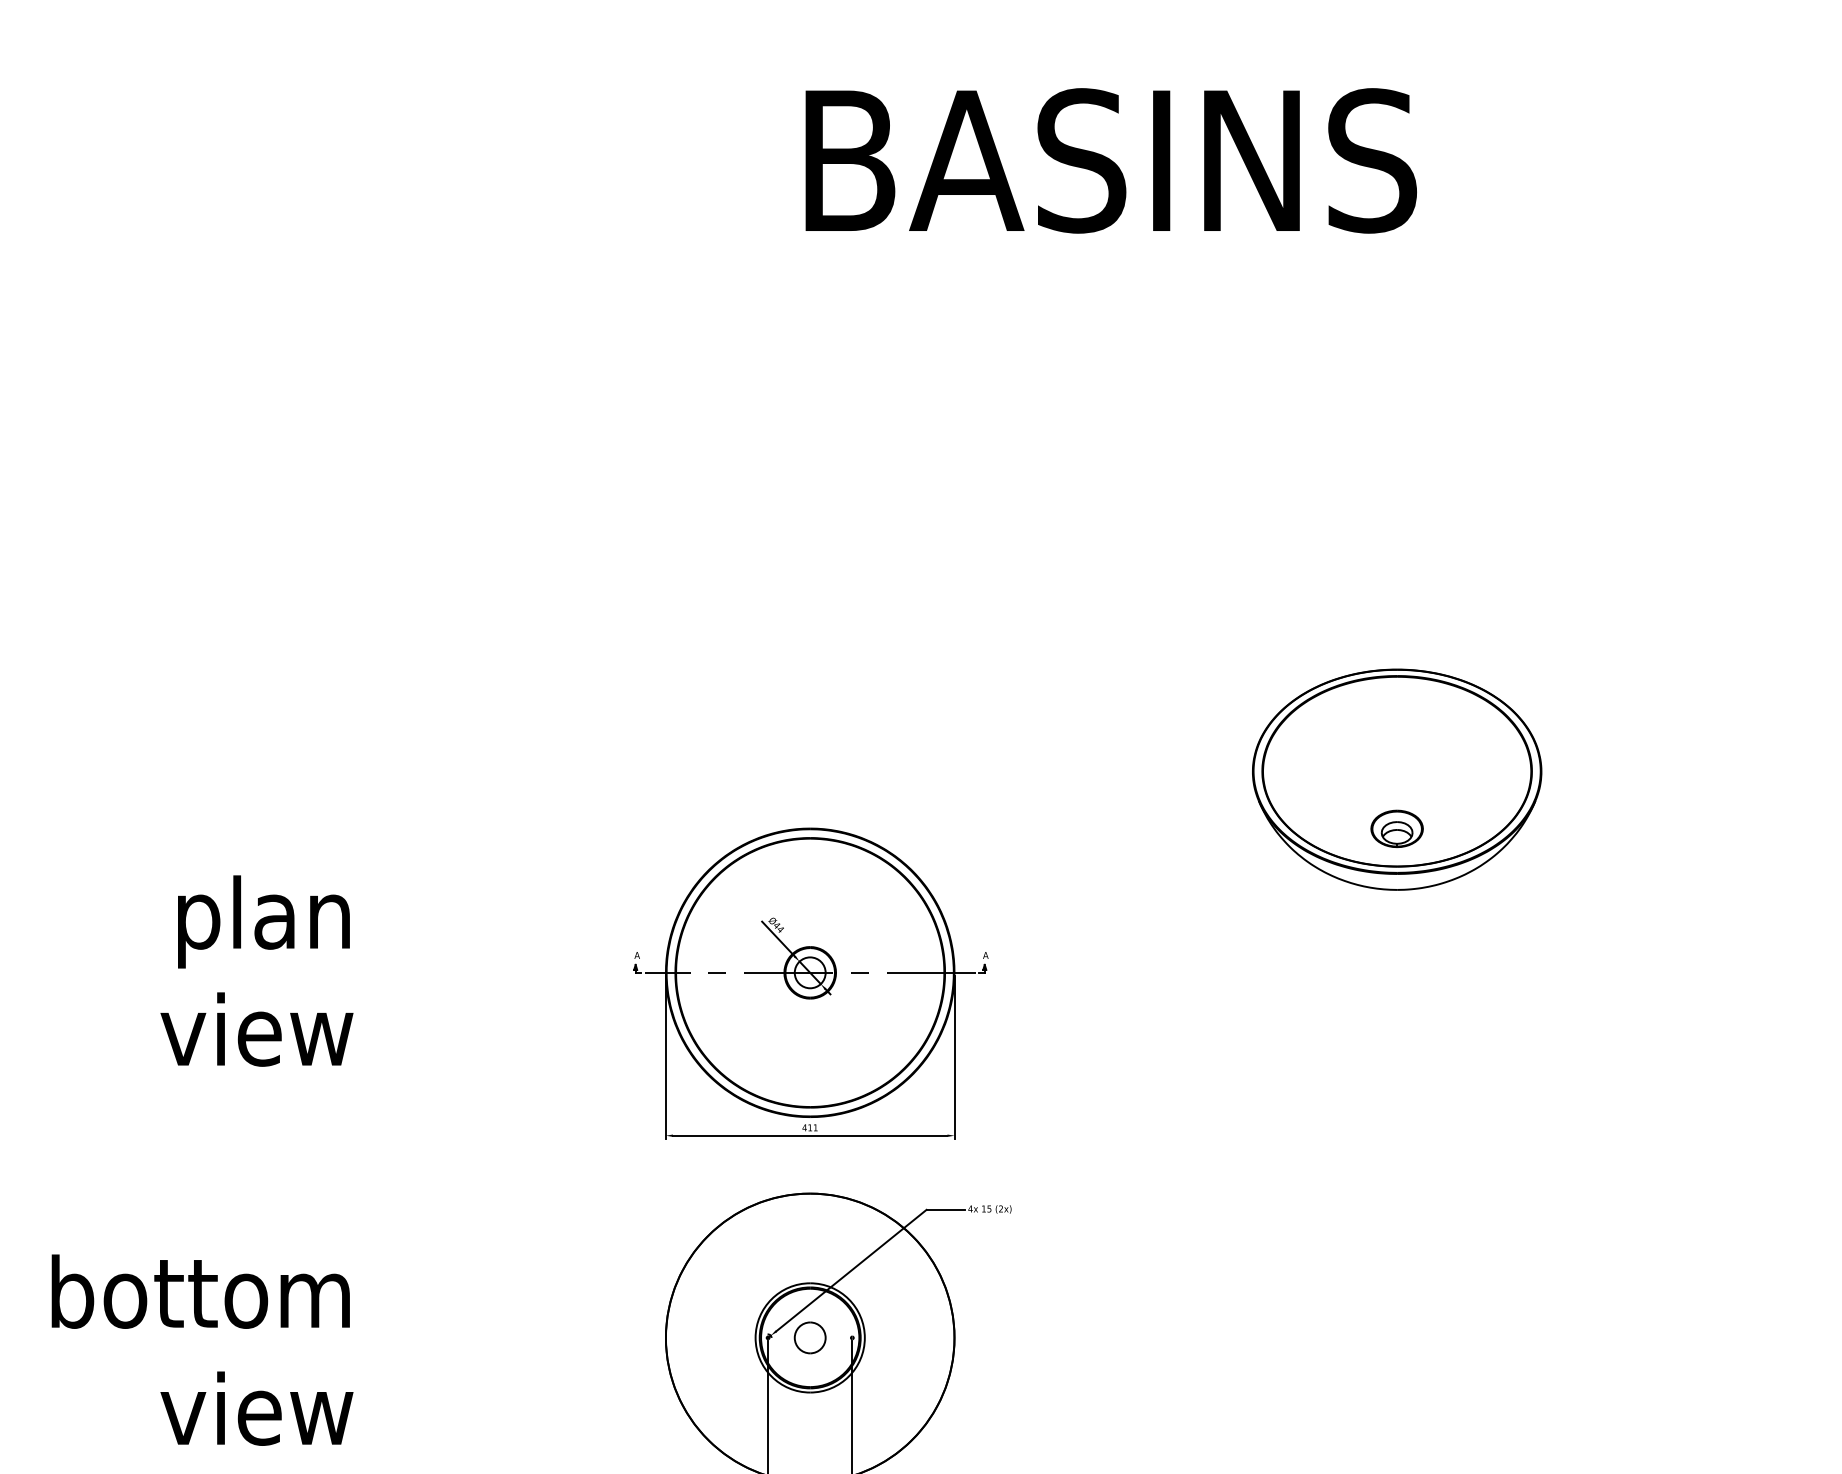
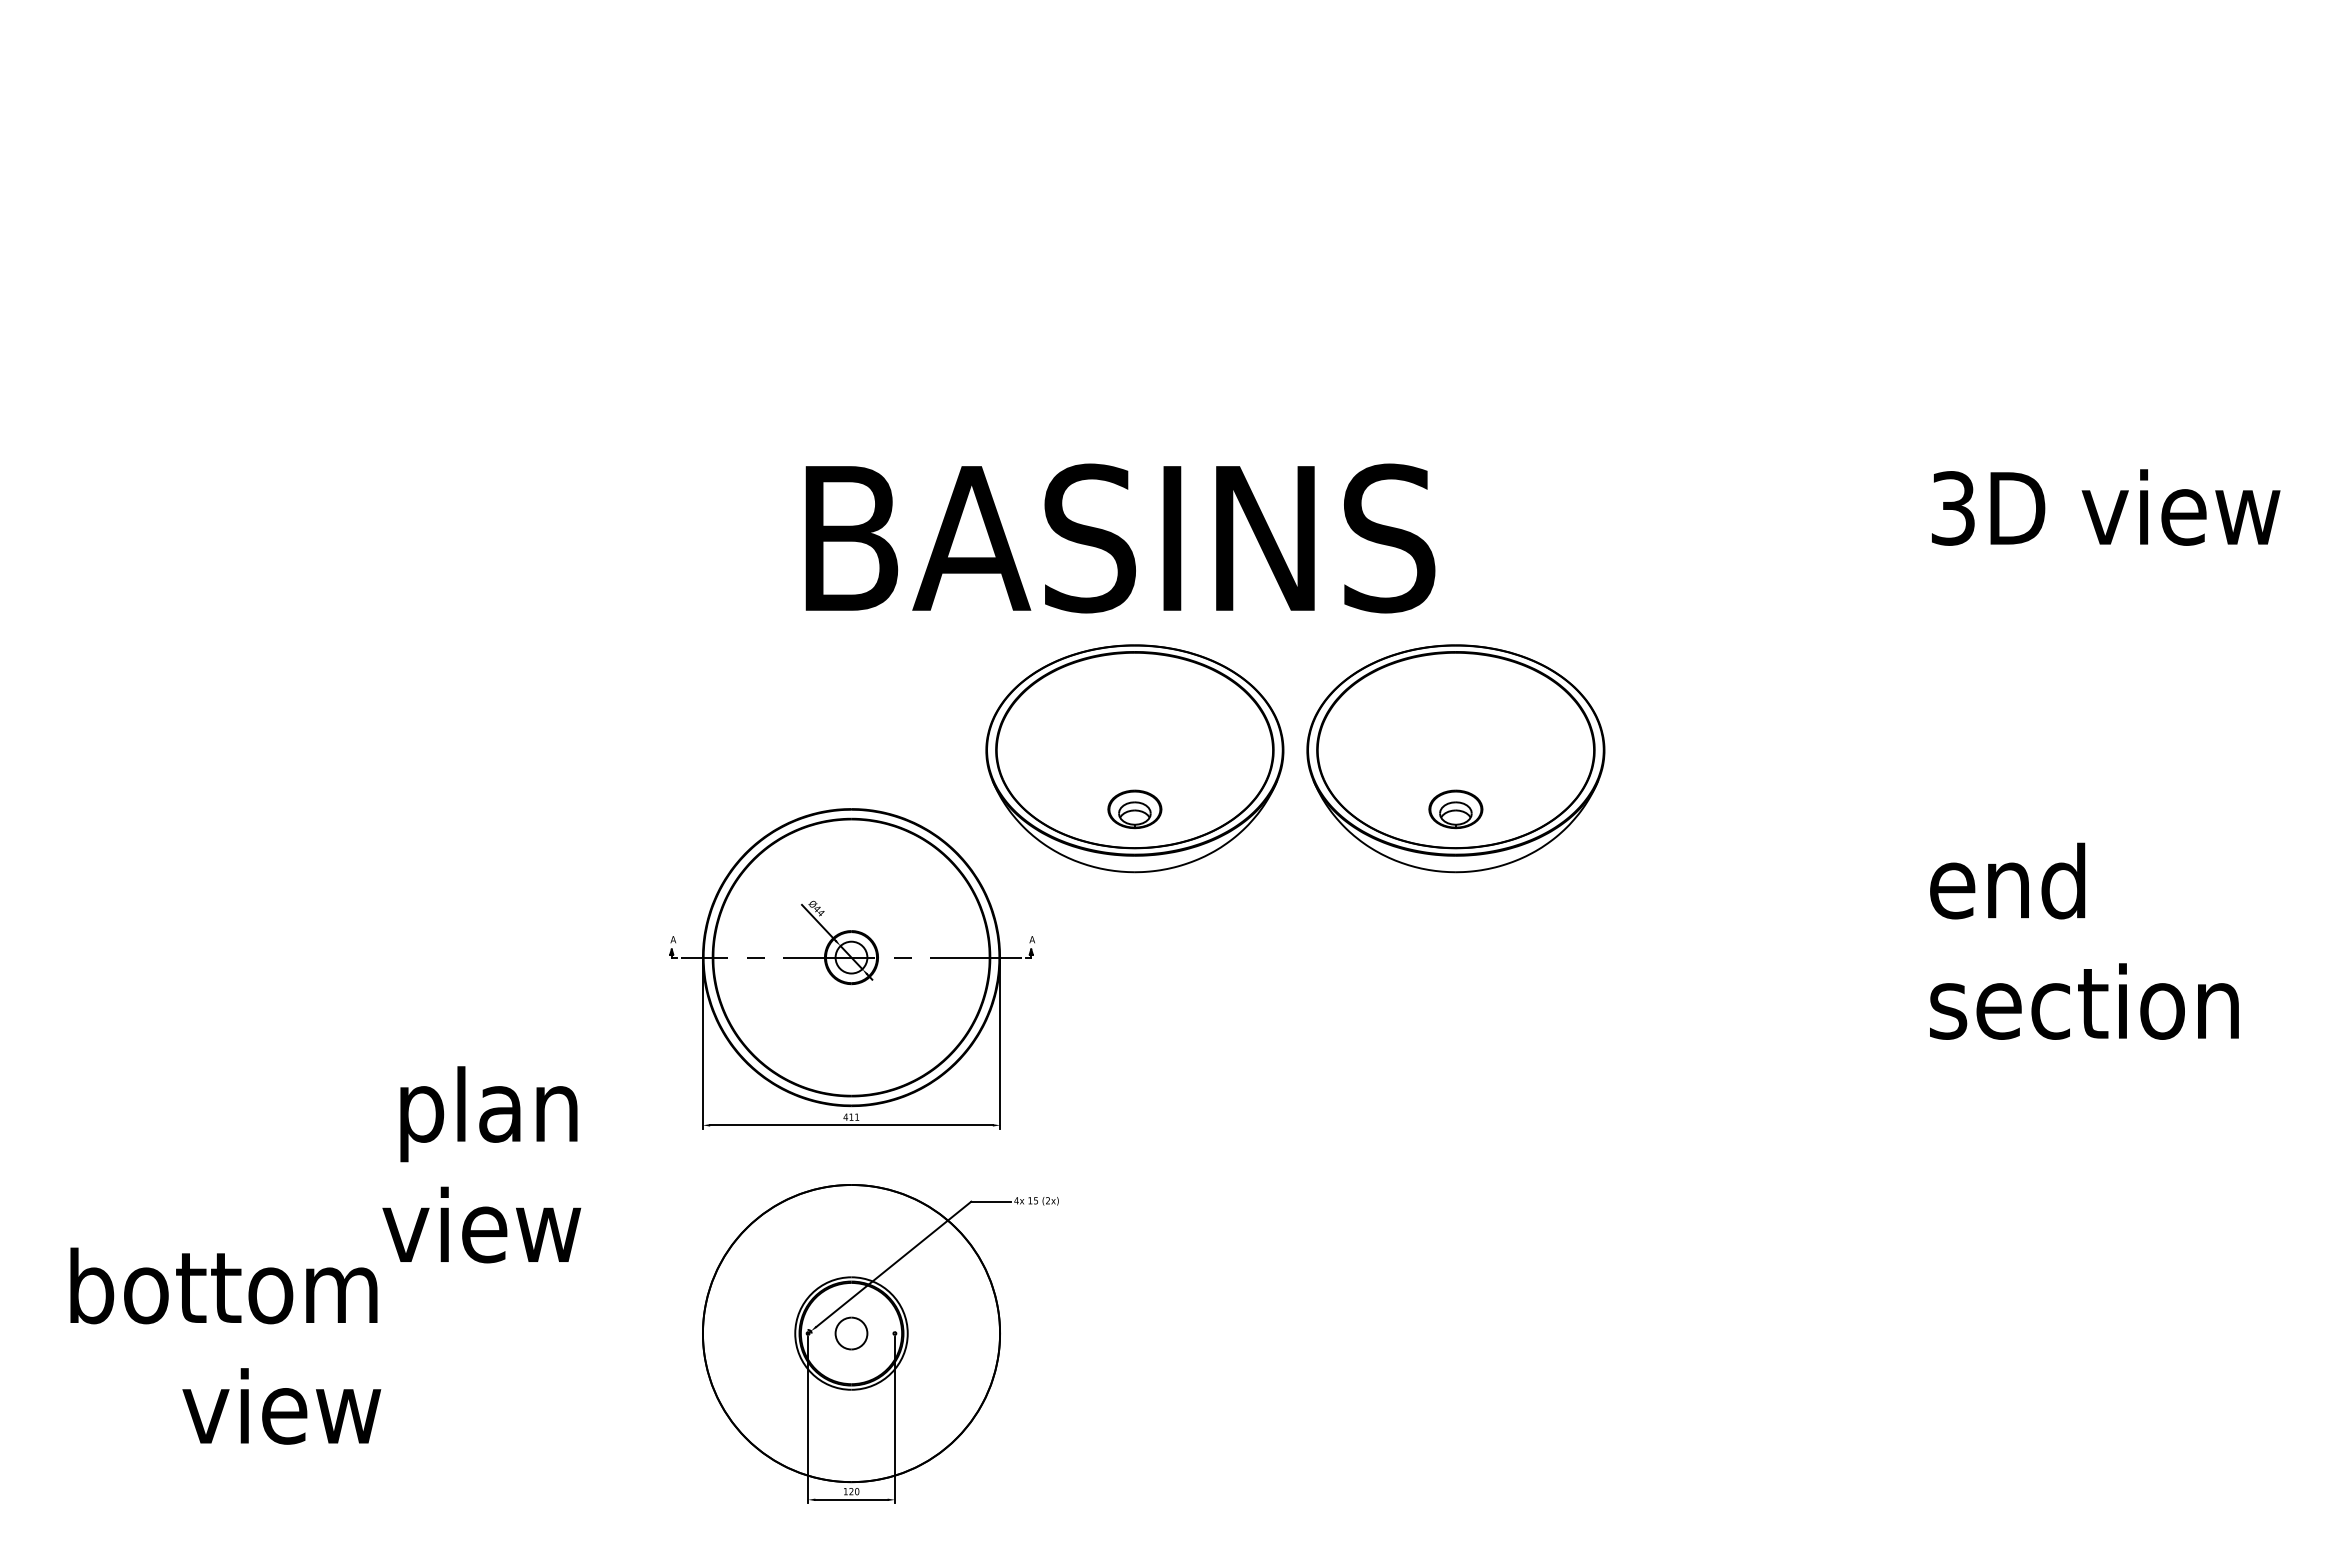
text: (1111, 160) -> (1120, 538), moved
part: (1085, 779) -> (1134, 758), added
text: (256, 970) -> (481, 1164), moved

